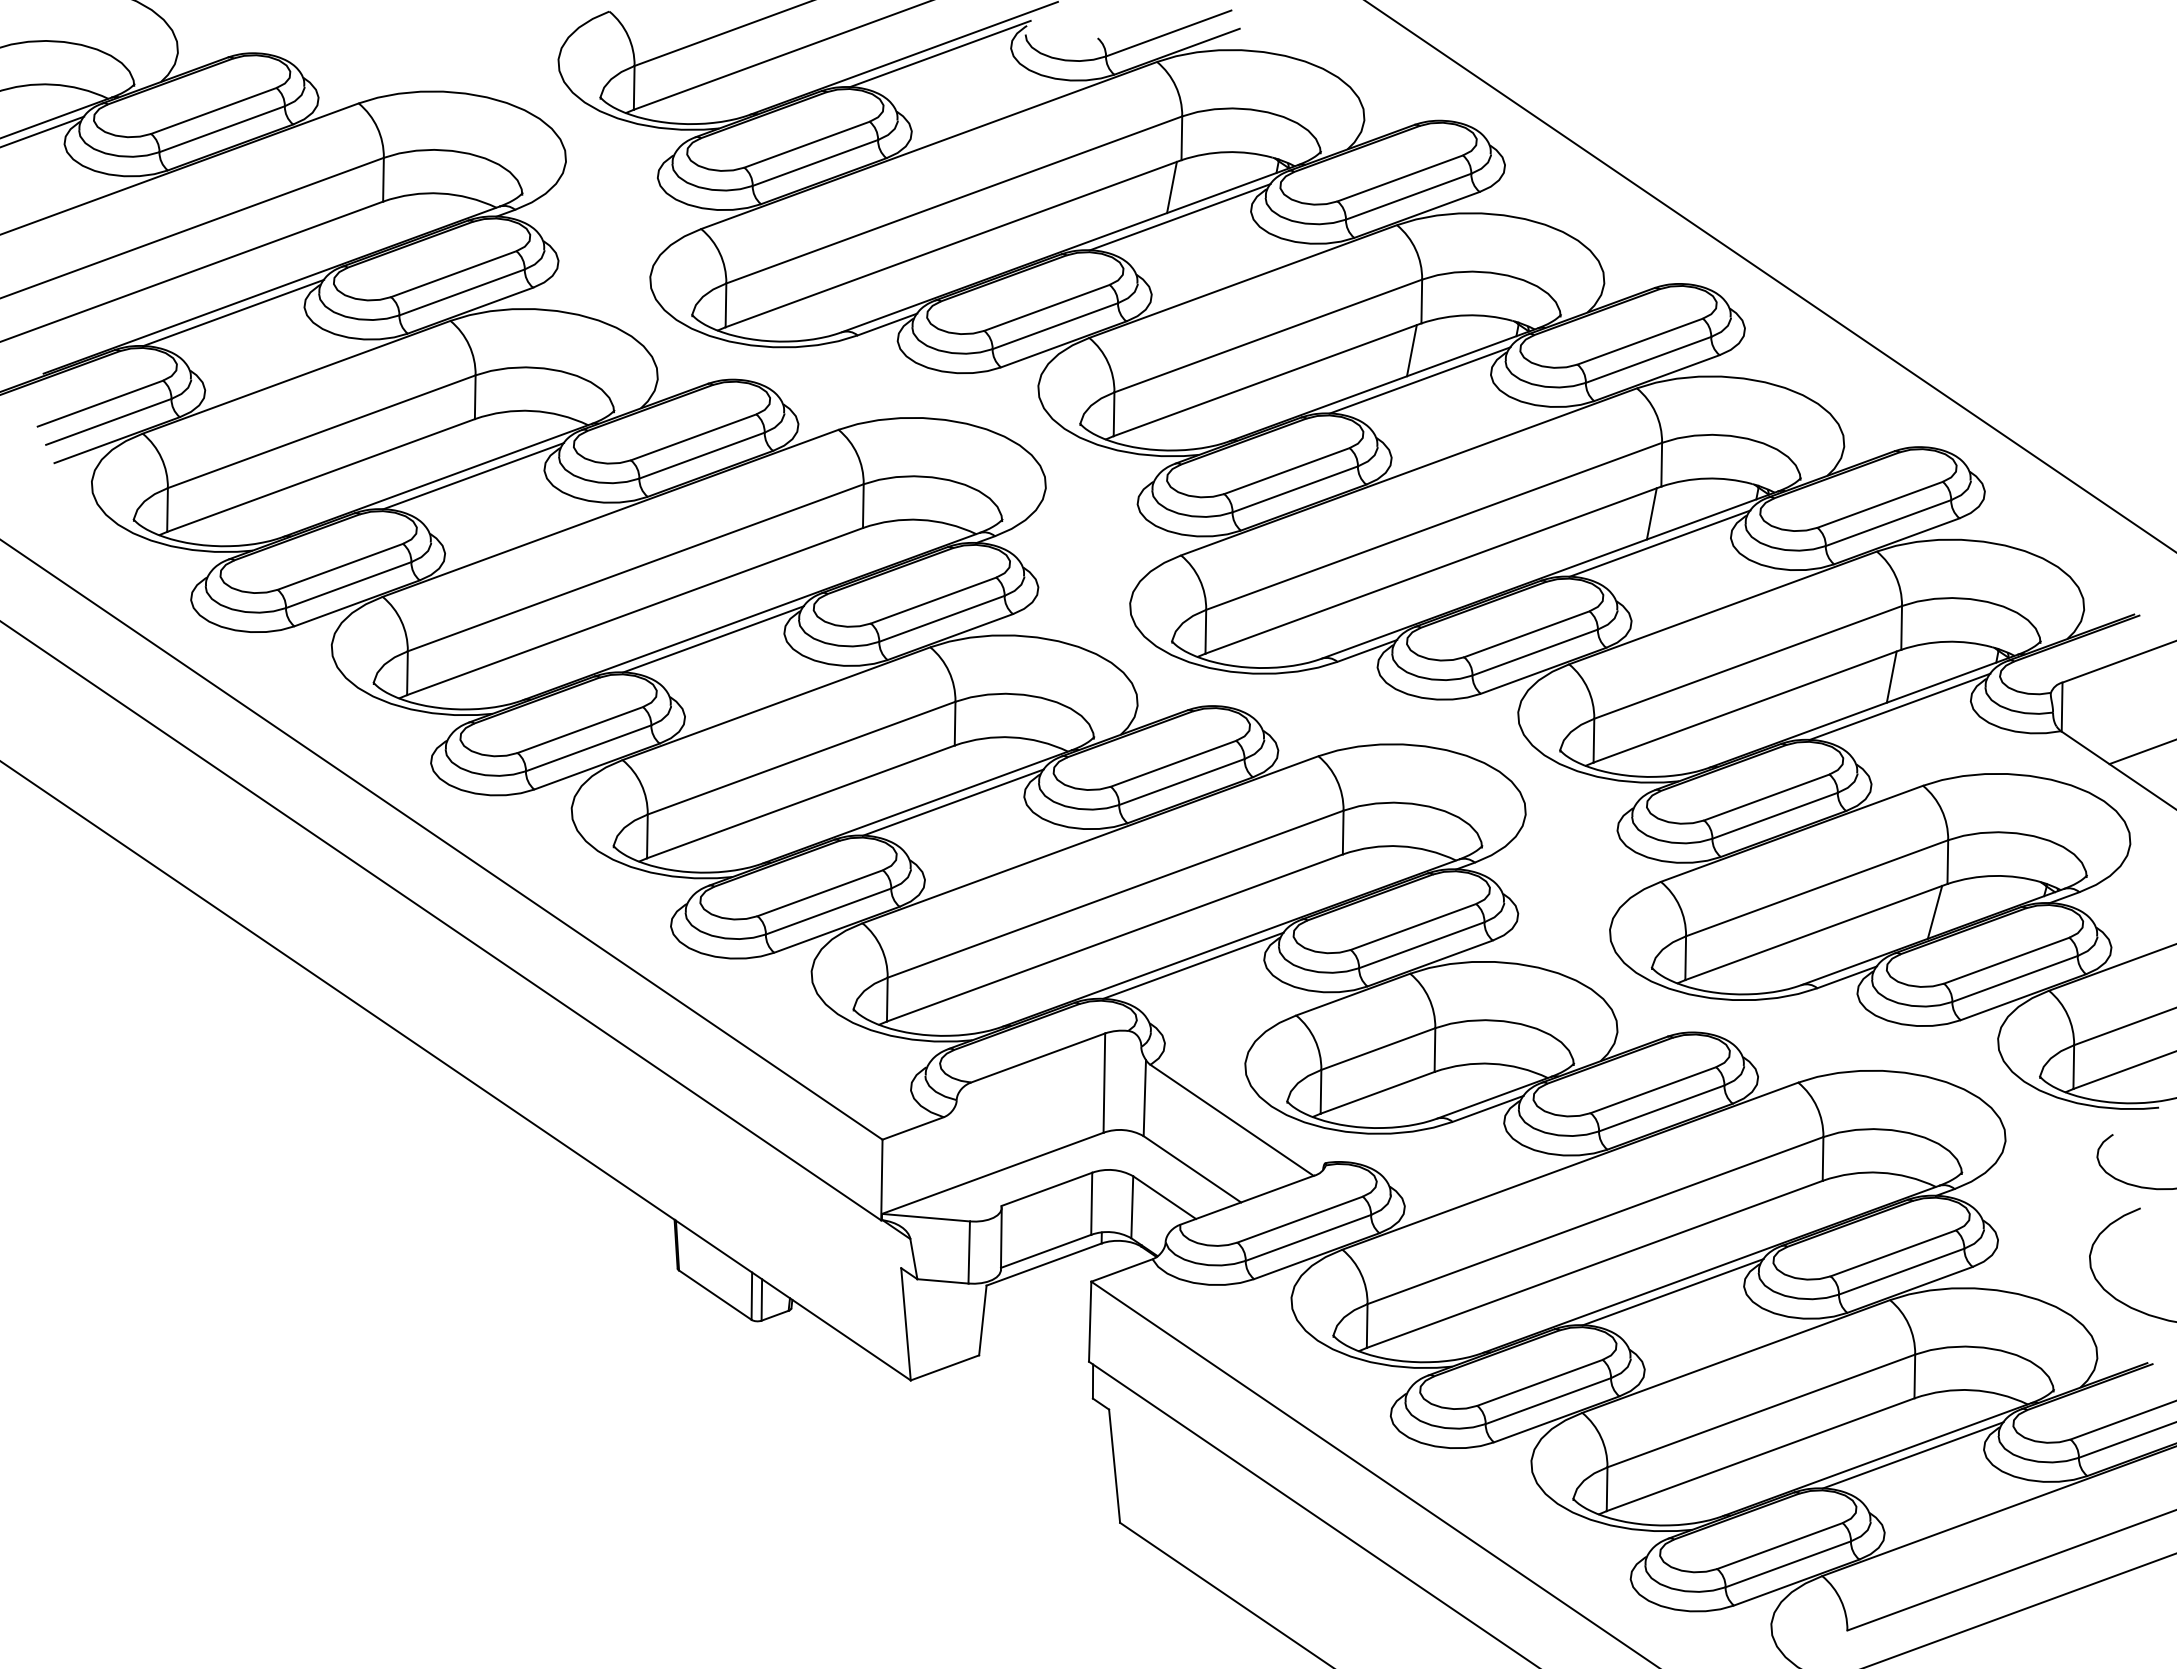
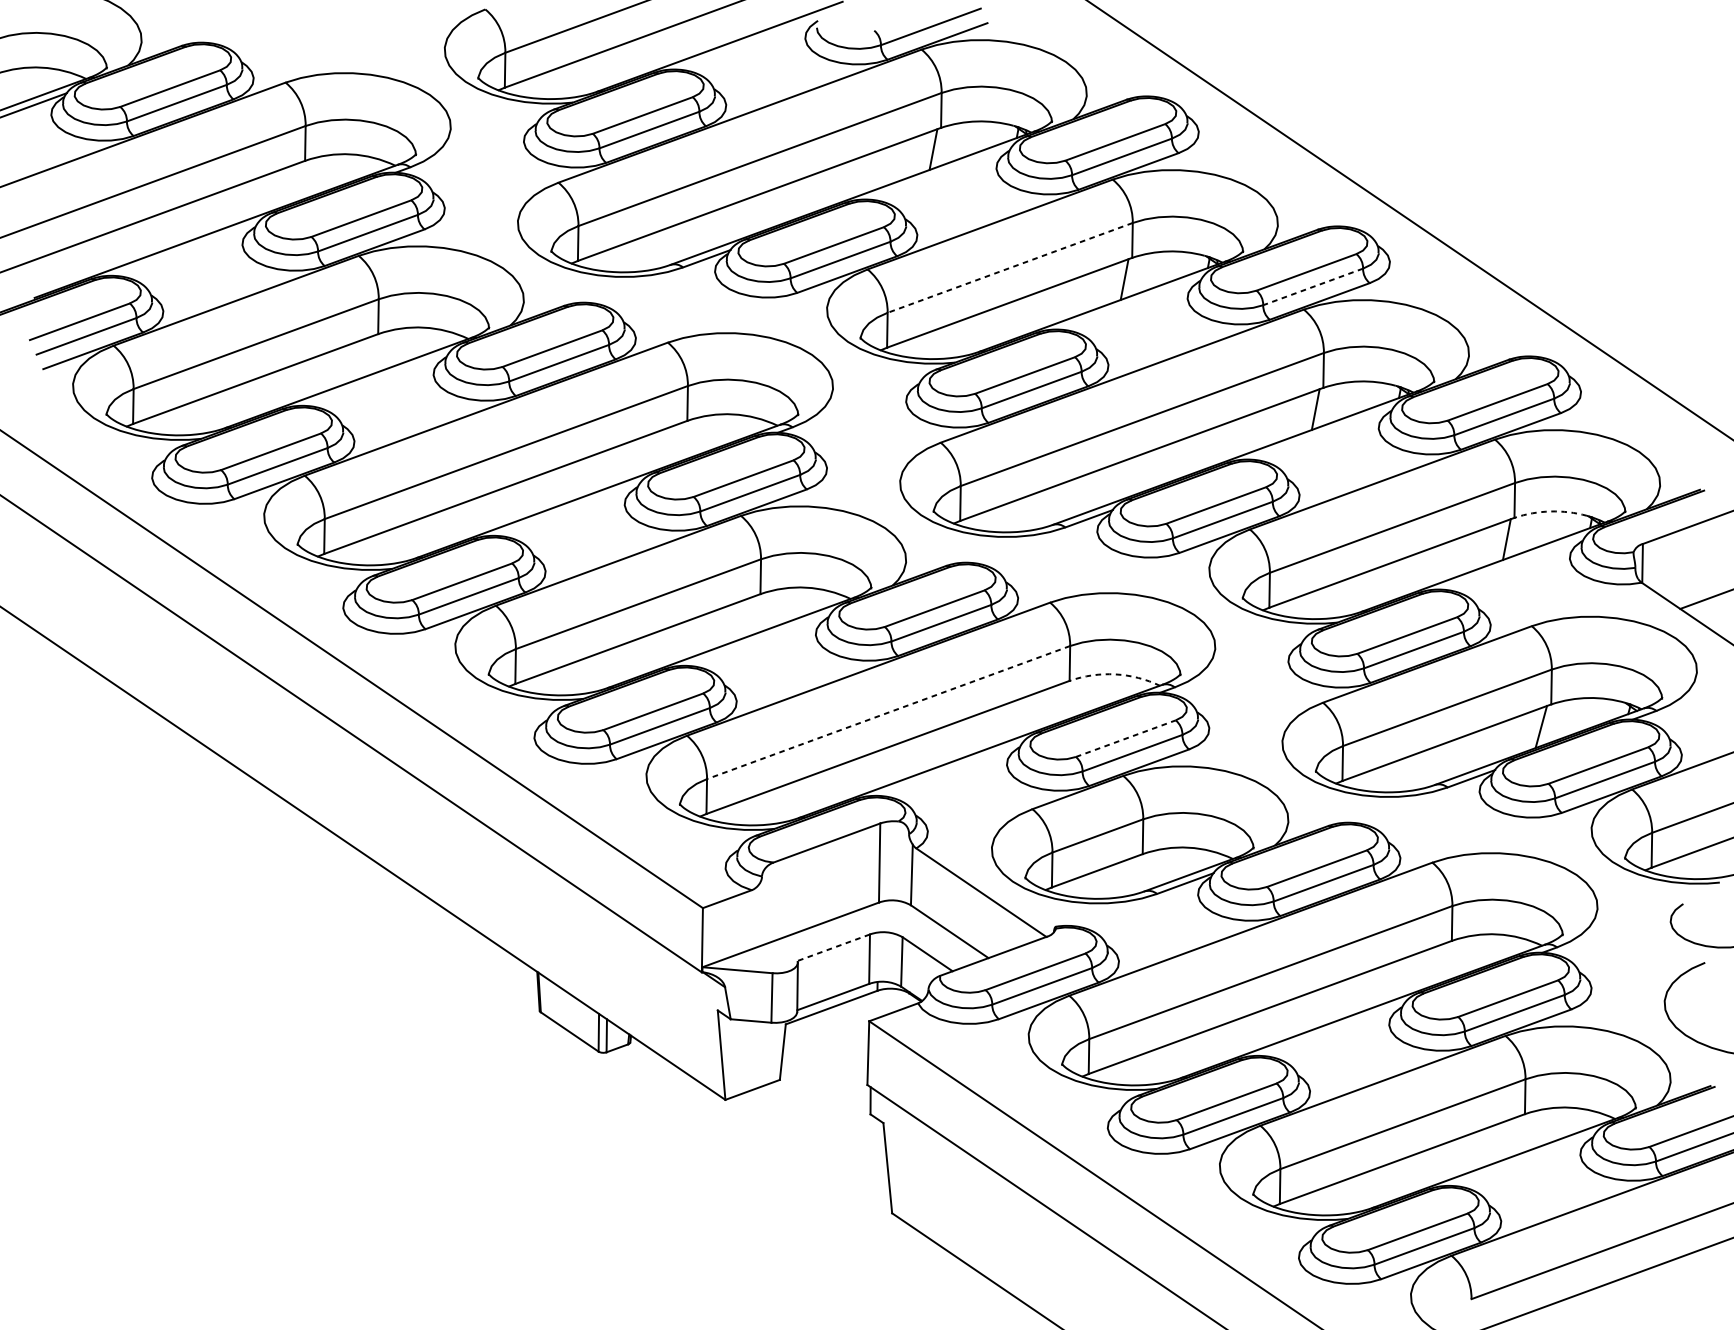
line: (939, 53) -> (748, 42), removed
line: (1179, 217) -> (939, 173), removed
line: (233, 312) -> (185, 249), removed
line: (1268, 336) -> (1010, 268), solid -> dashed
line: (1648, 359) -> (1313, 286), solid -> dashed
line: (1419, 380) -> (1130, 303), removed
line: (473, 476) -> (377, 379), removed
line: (1659, 543) -> (1321, 433), removed
line: (712, 639) -> (567, 509), removed
arc: (1946, 641) -> (1550, 511), solid -> dashed
line: (1899, 706) -> (1513, 563), removed
line: (952, 802) -> (758, 639), removed
arc: (1400, 846) -> (1115, 674), solid -> dashed
line: (1115, 894) -> (888, 712), solid -> dashed
line: (1413, 926) -> (1125, 738), solid -> dashed
line: (1193, 965) -> (950, 769), removed
line: (1046, 1189) -> (833, 947), solid -> dashed
line: (1672, 1292) -> (1332, 1029), removed
line: (1912, 1455) -> (1523, 1159), removed

